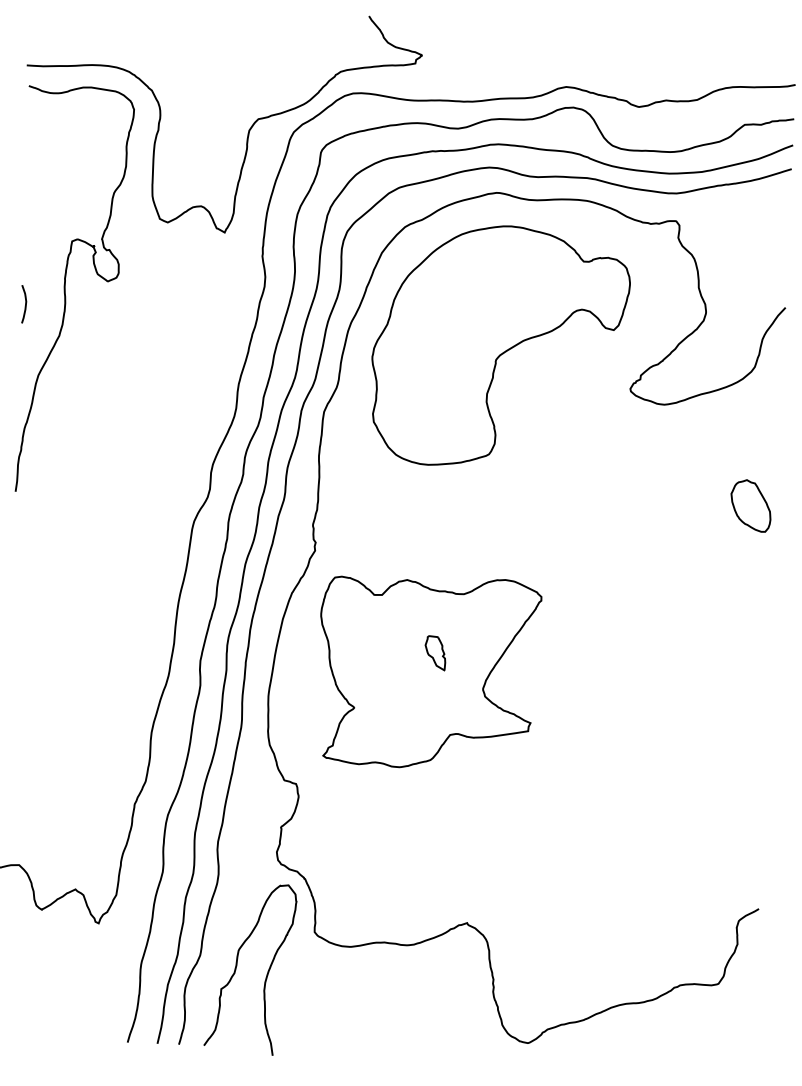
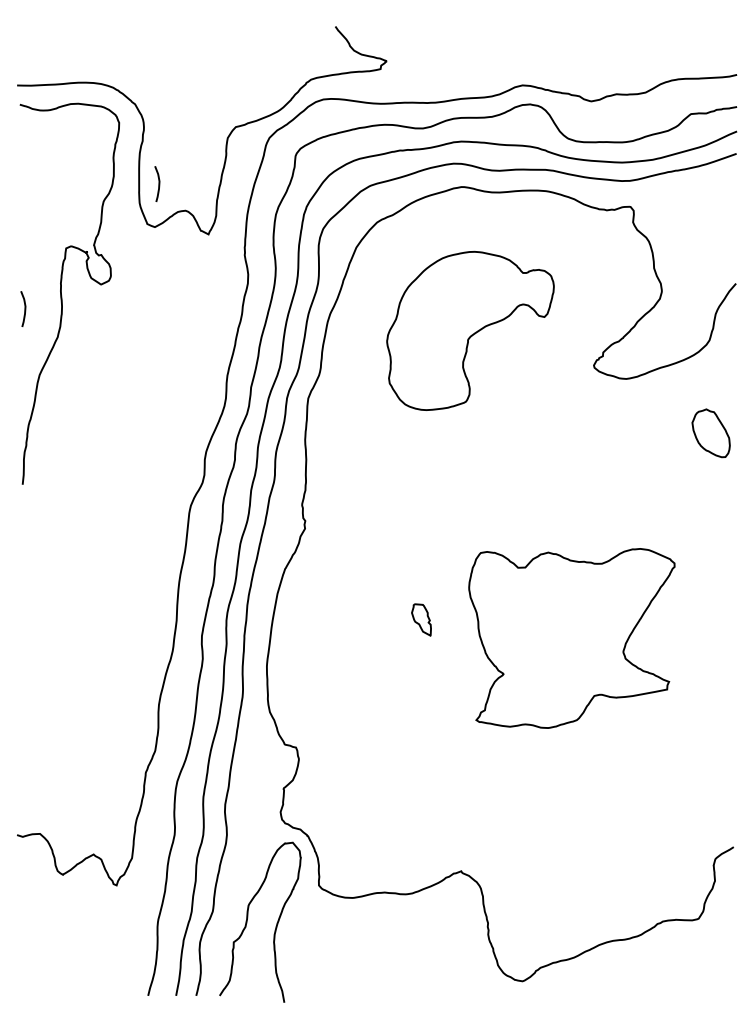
curve: (173, 176) -> (158, 183), added
part: (500, 346) -> (470, 330), size x0.7
part: (750, 506) -> (710, 433), moved
part: (428, 672) -> (571, 638), moved

